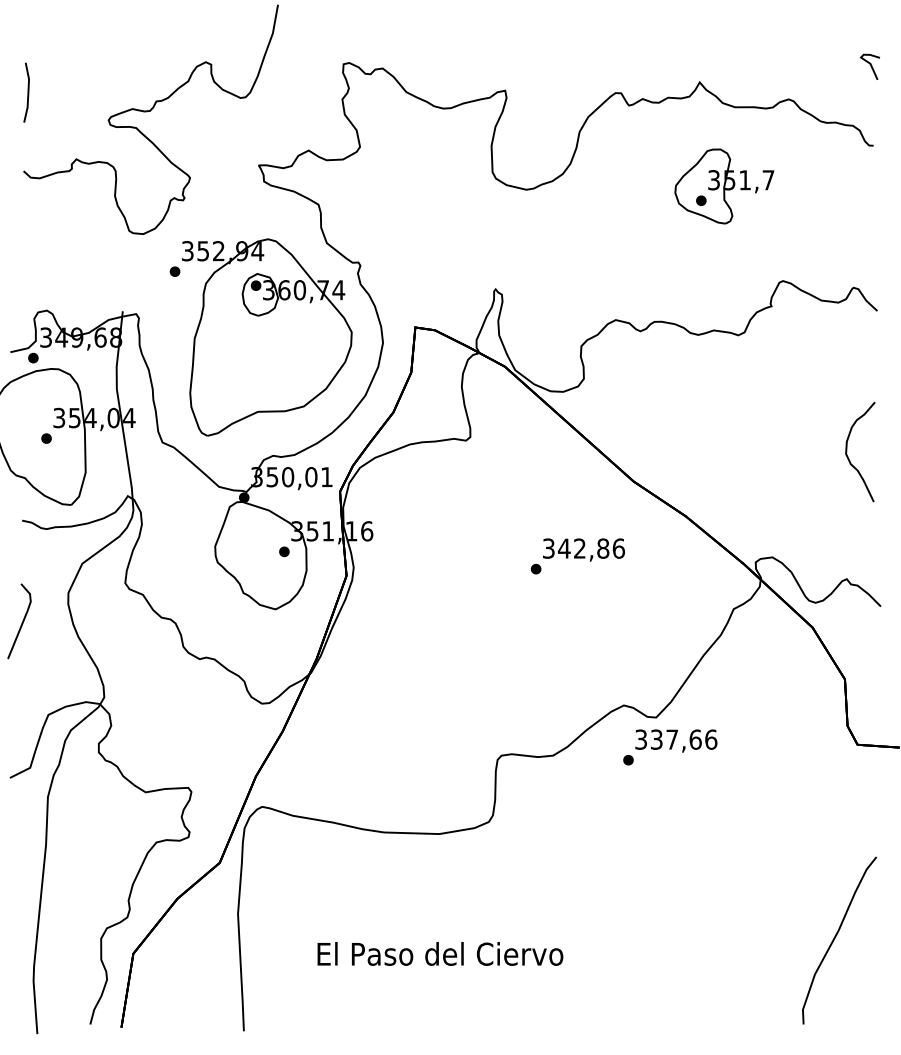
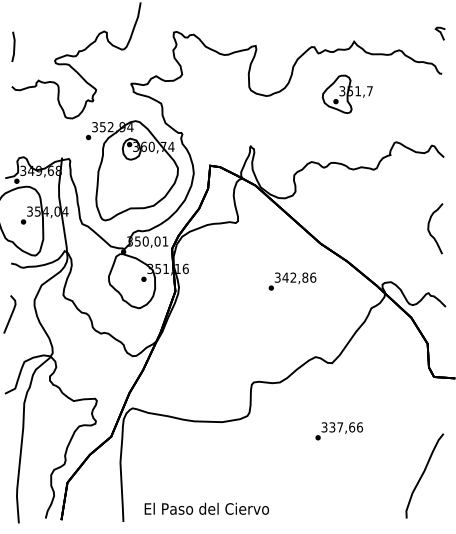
part: (722, 184) -> (346, 93), moved
text: (668, 747) -> (338, 431), moved
text: (439, 953) -> (206, 508), moved

